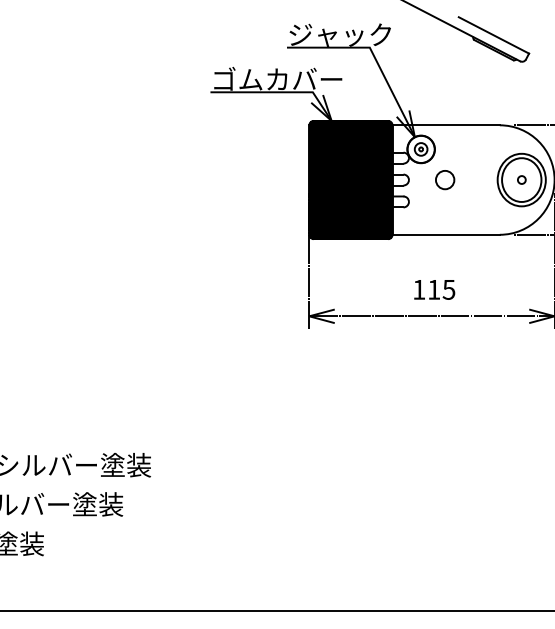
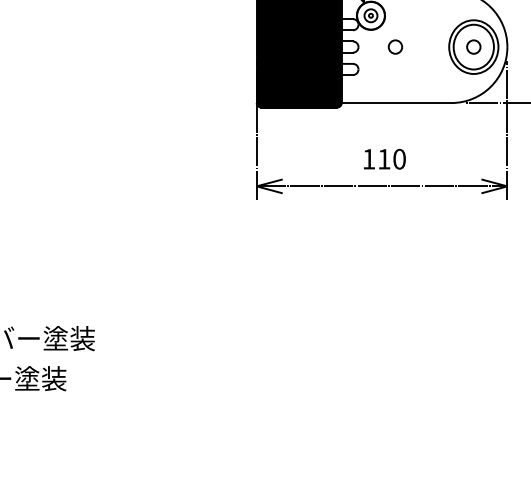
circle: (444, 179) -> (394, 46), size x0.71
circle: (521, 179) -> (473, 46), size x1.67
text: (448, 289) -> (398, 158), 115 -> 110

